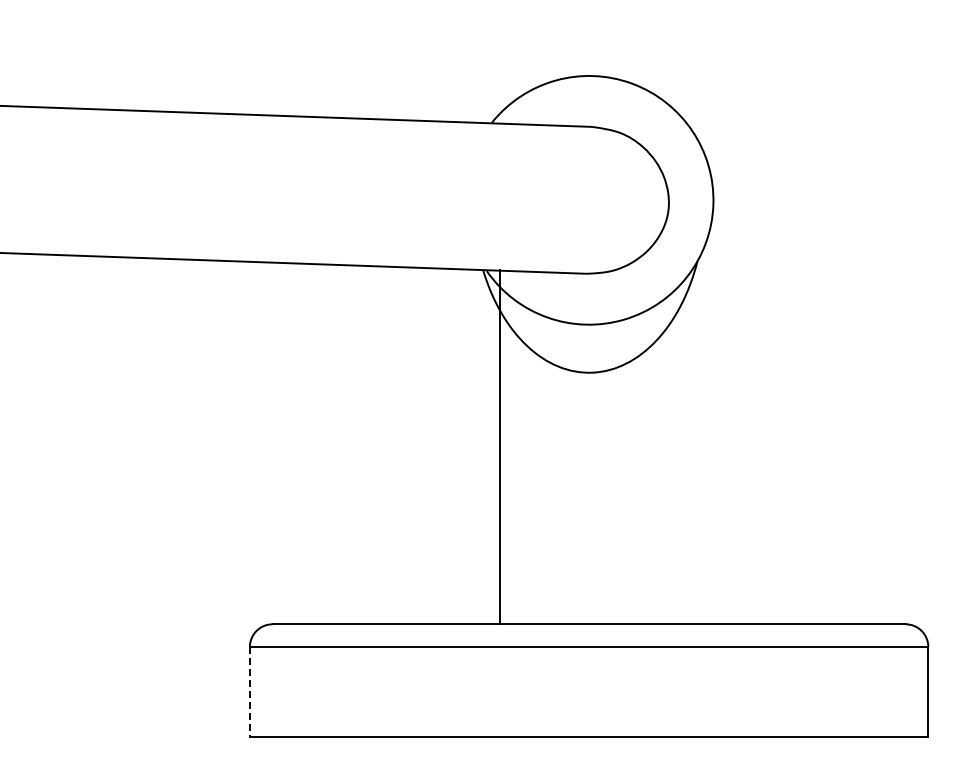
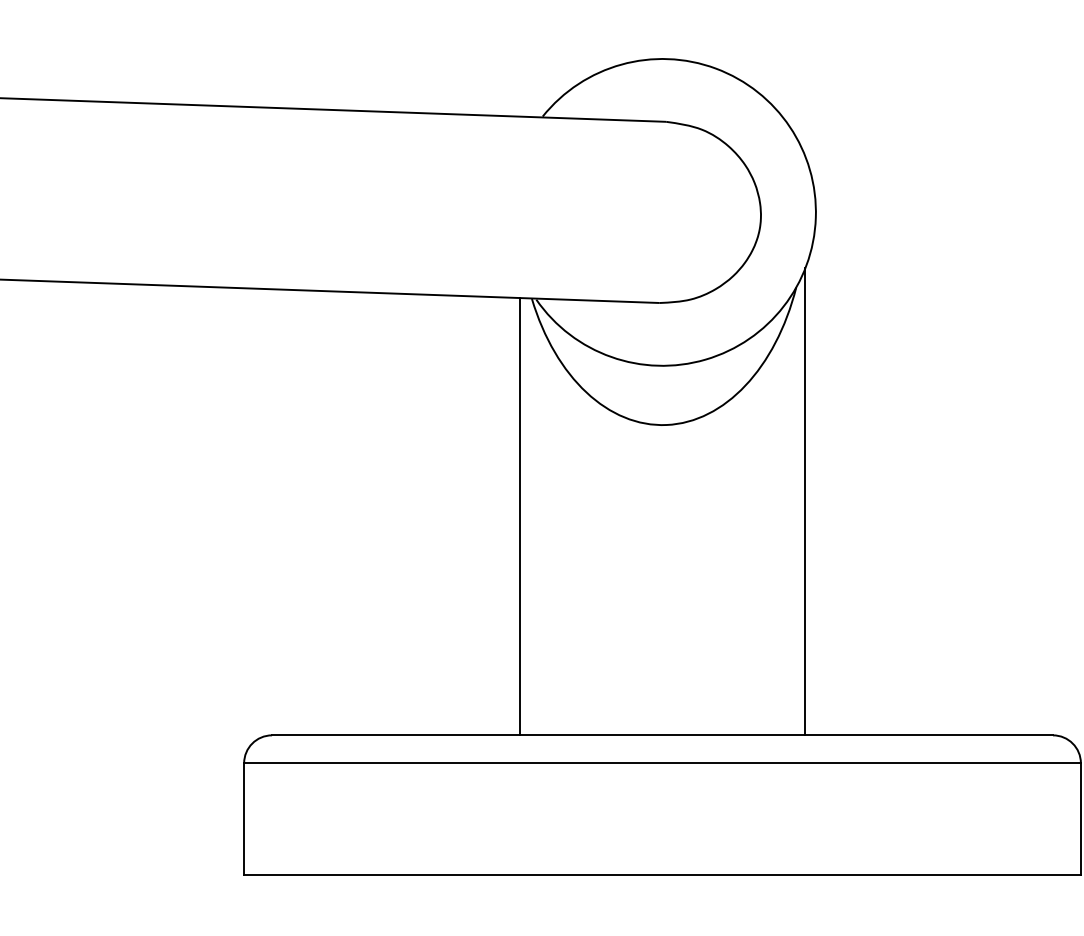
line: (704, 434) -> (804, 501), added
line: (500, 446) -> (519, 516), moved
line: (249, 692) -> (243, 819), dashed -> solid

